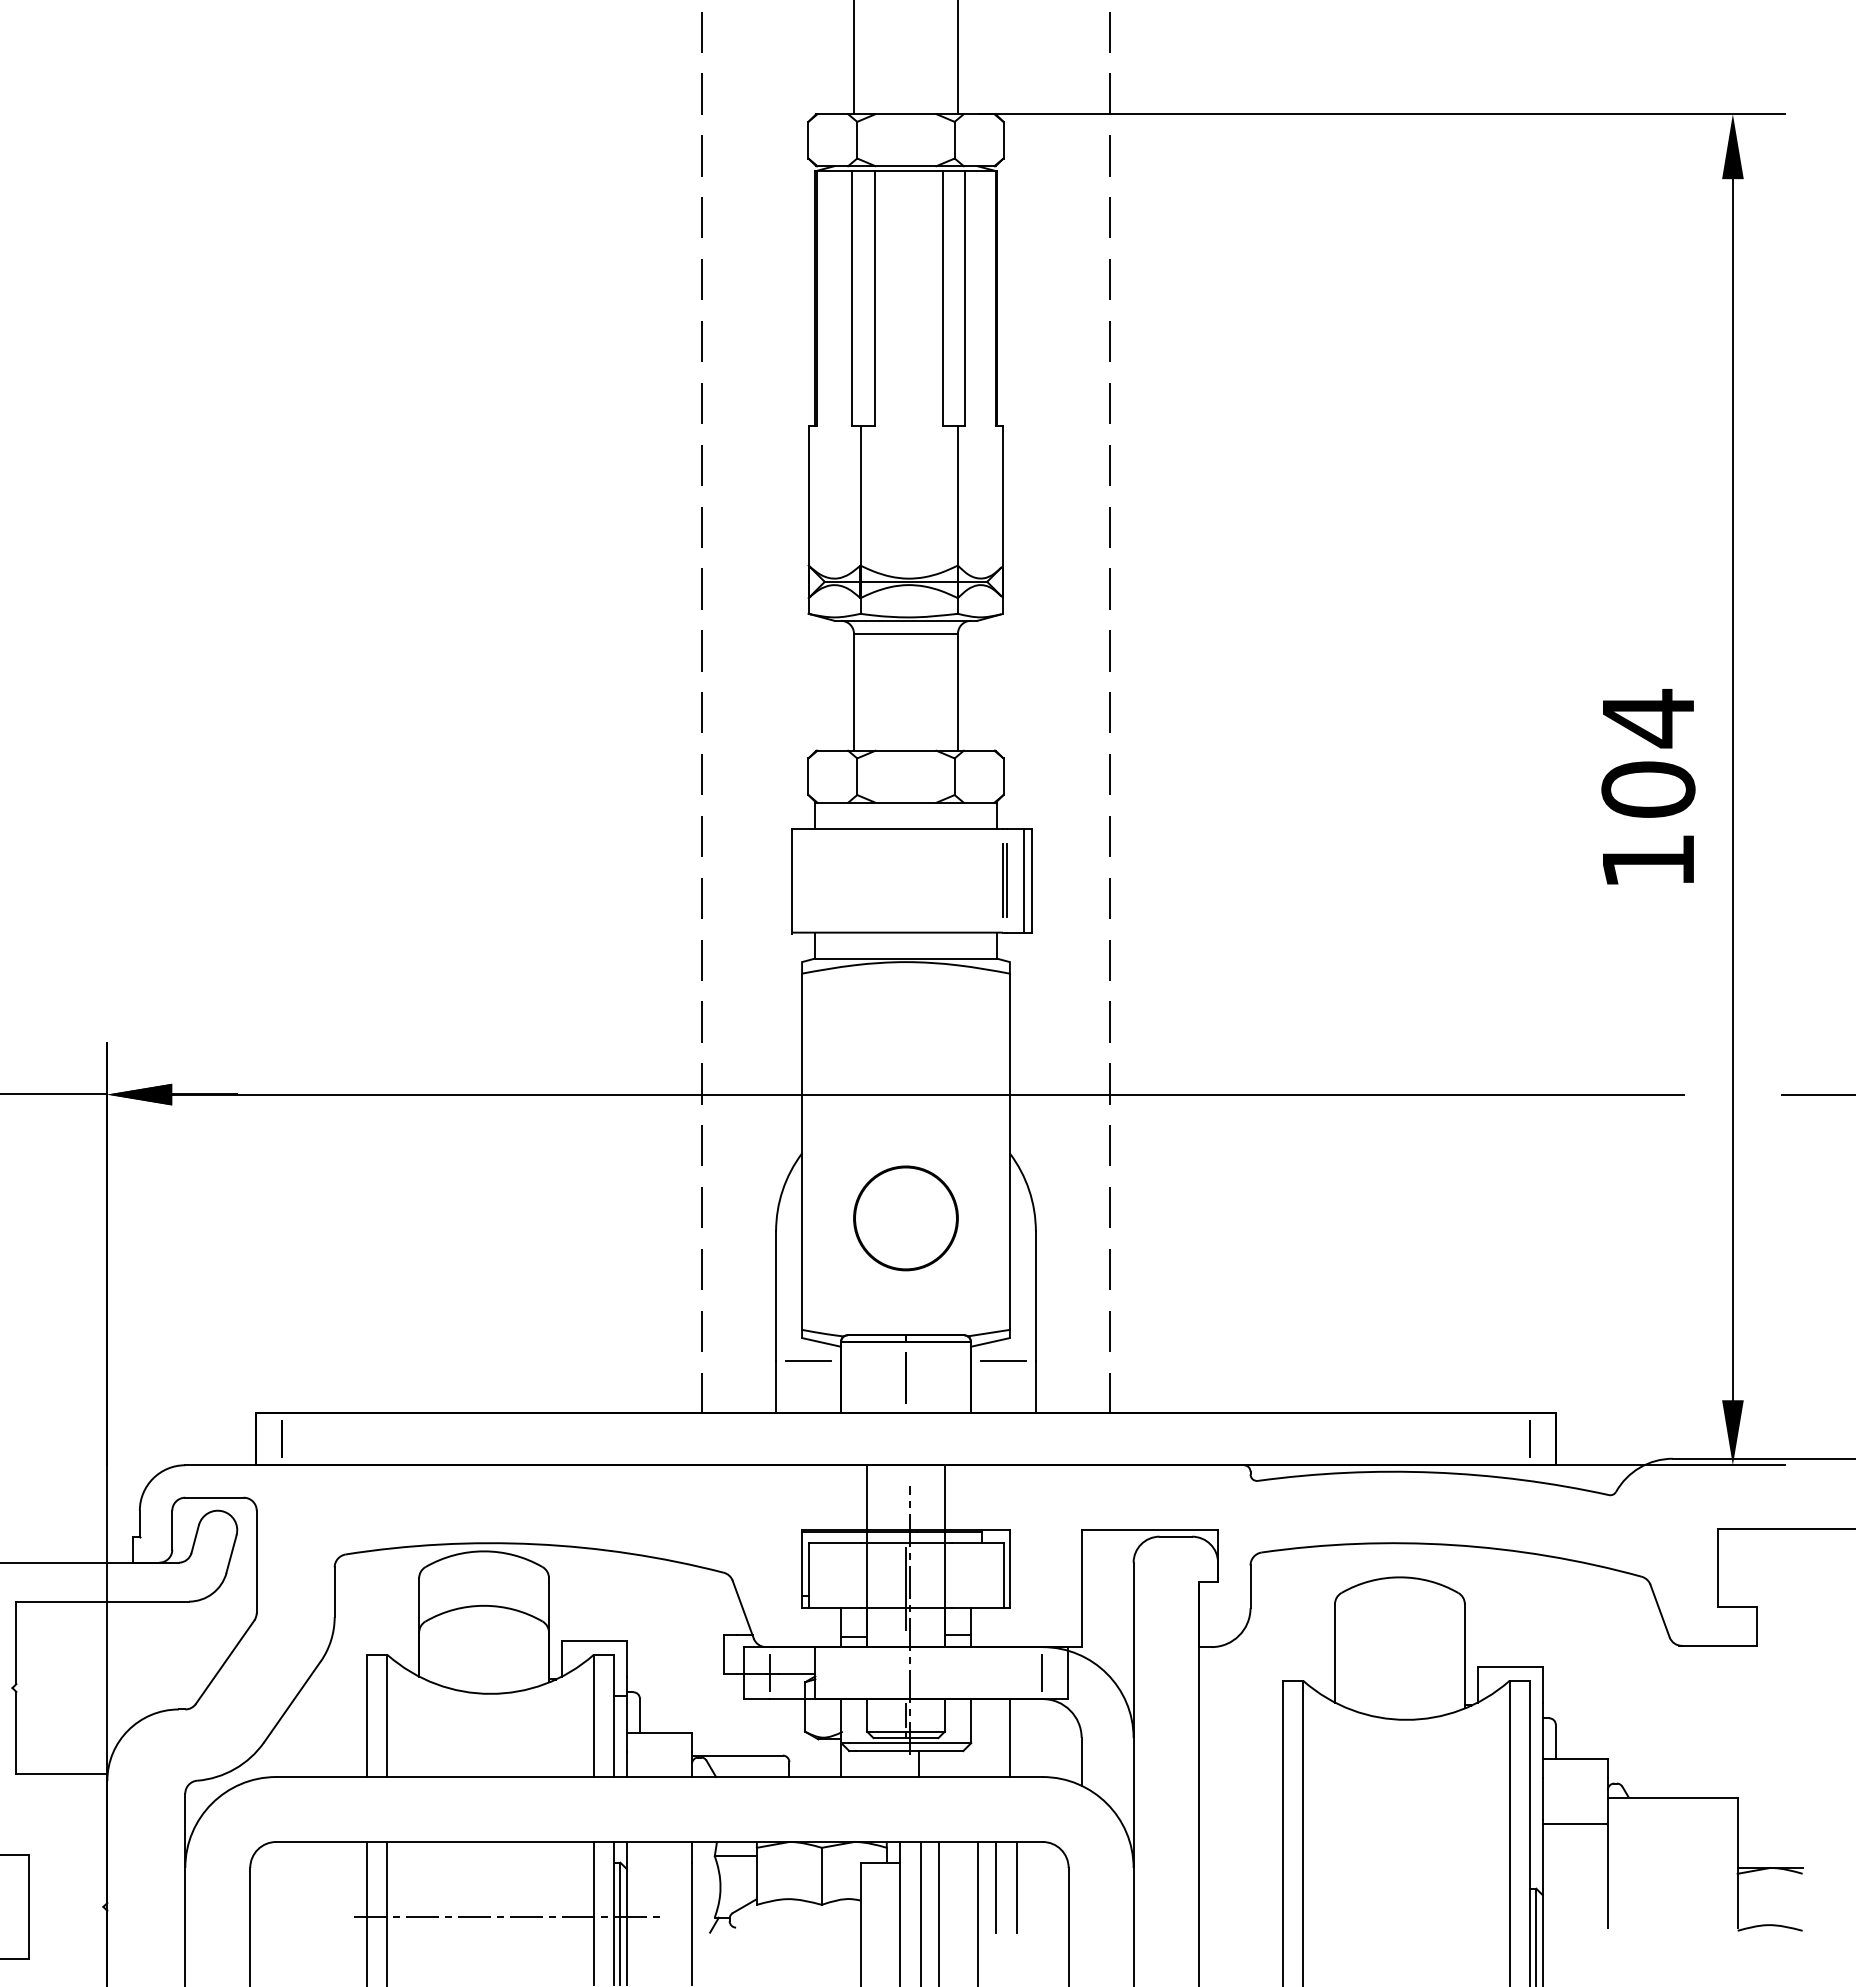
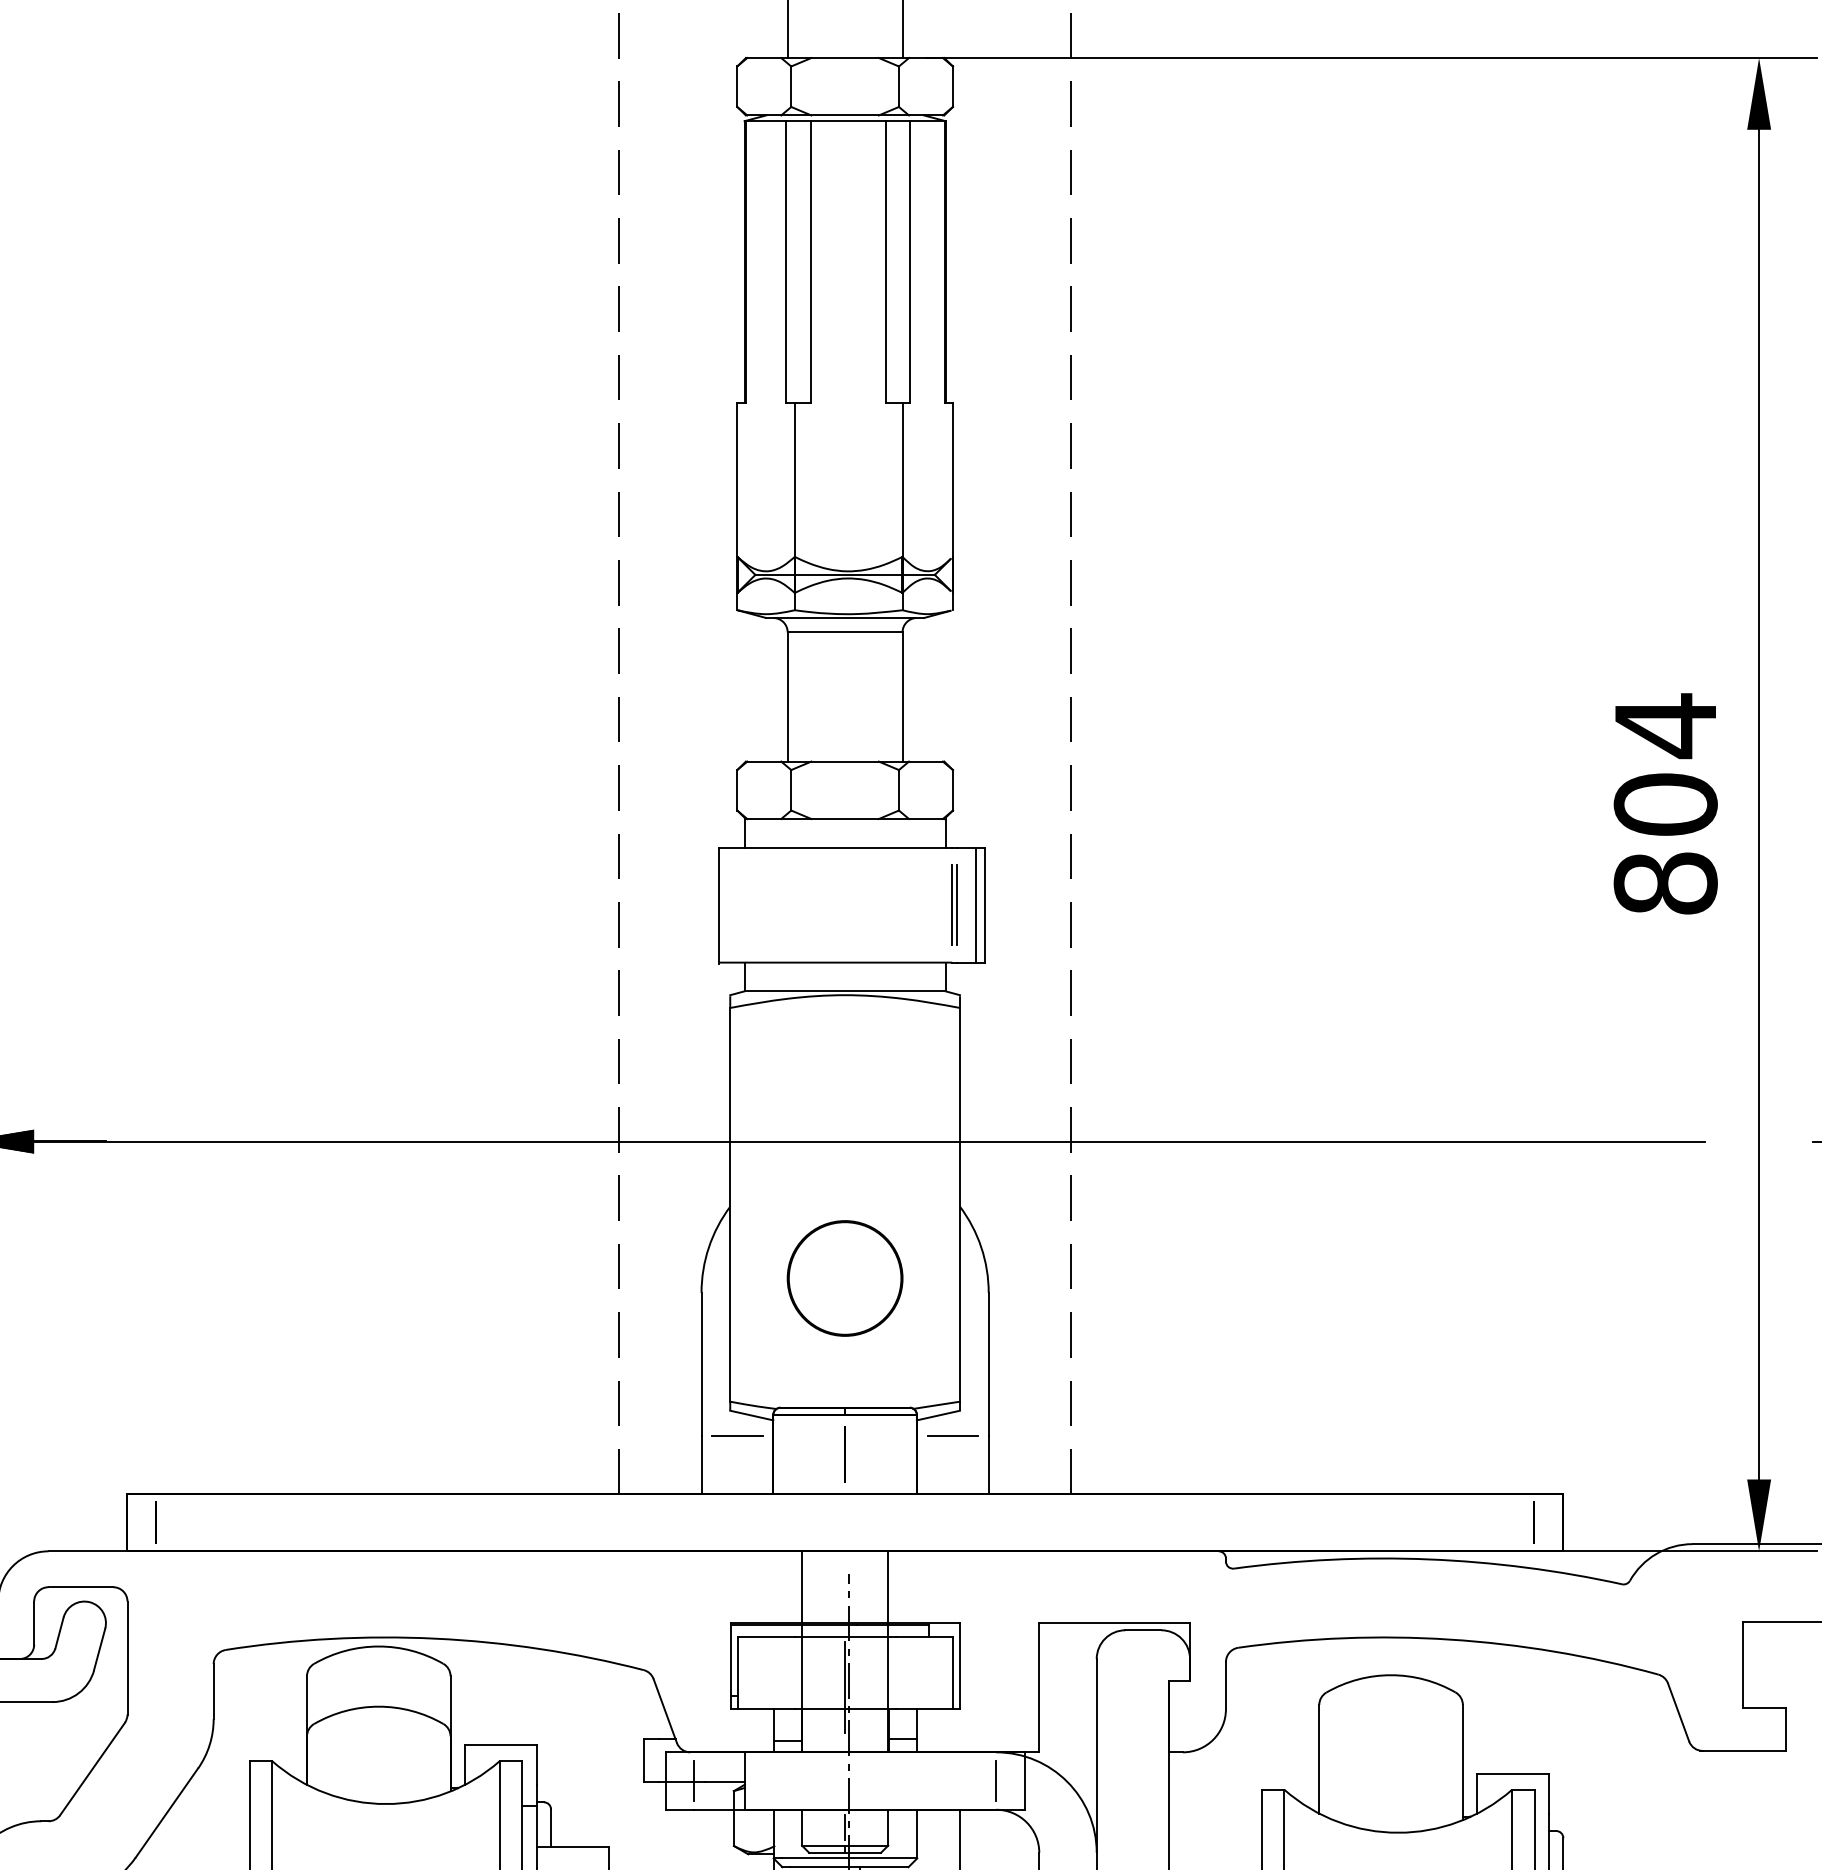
text: (1648, 861) -> (1665, 883), 104 -> 804

